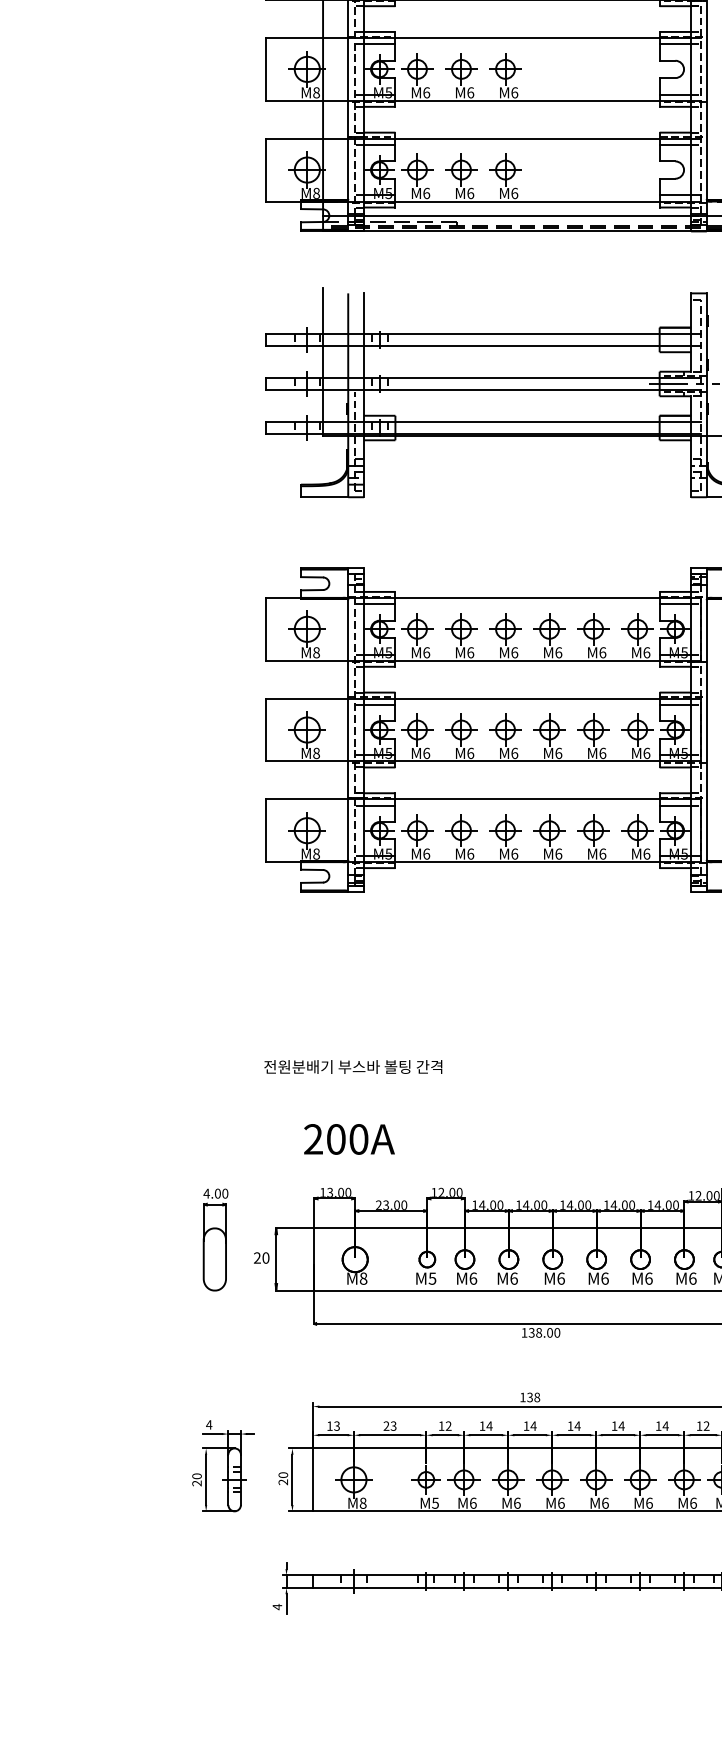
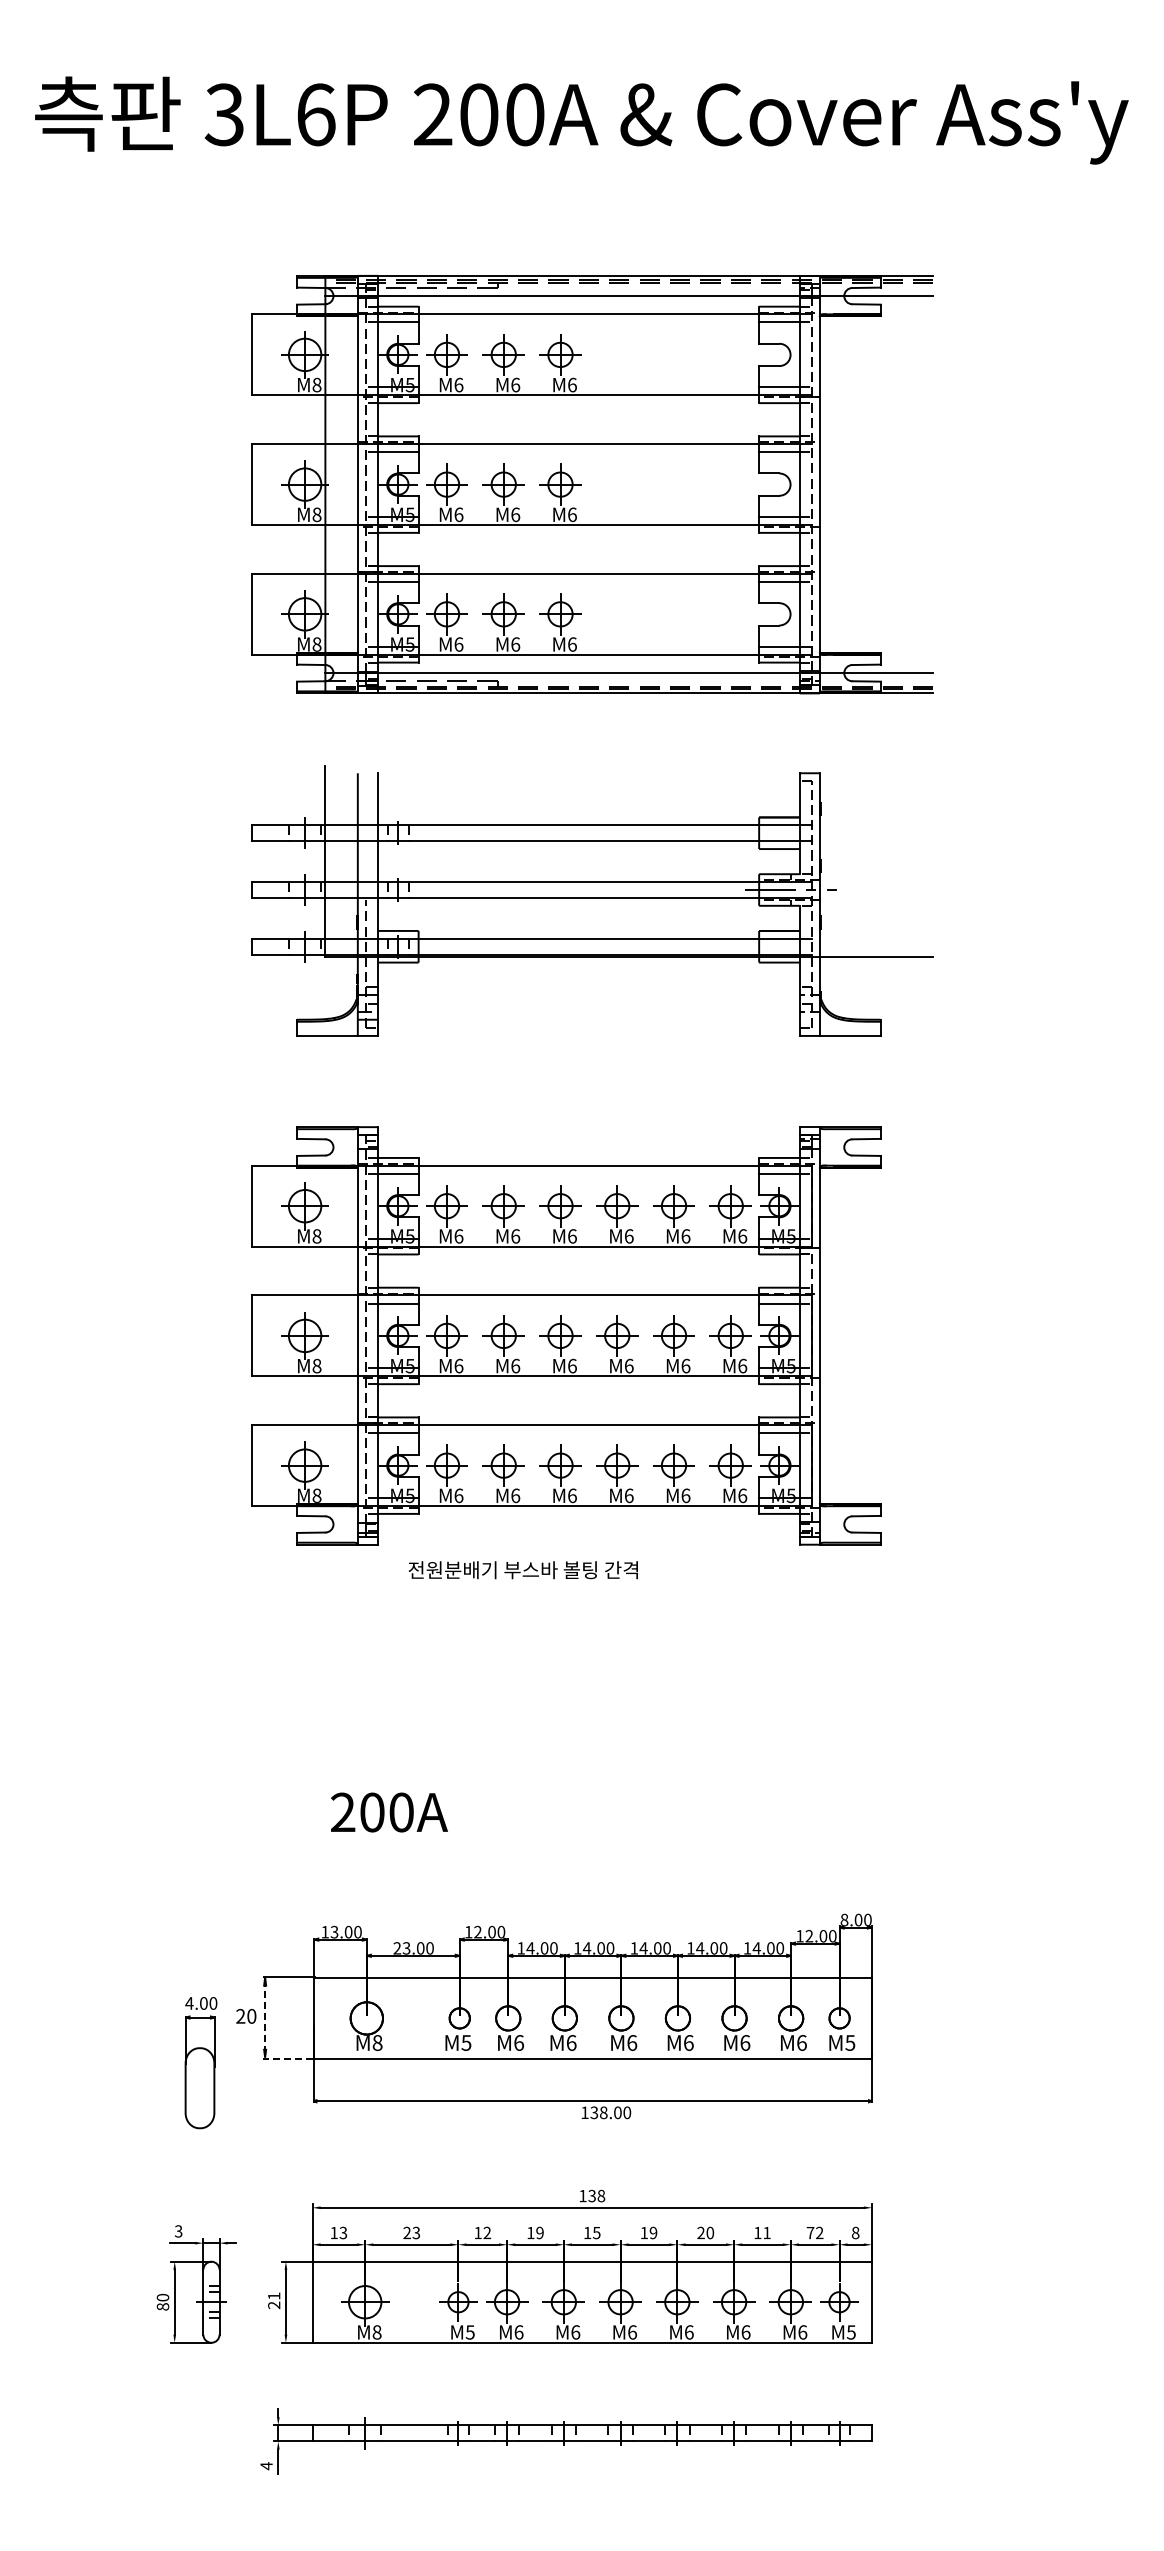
text: (352, 1067) -> (522, 1570), moved
part: (349, 1139) -> (389, 1812), moved
part: (215, 1240) -> (200, 2063), moved
line: (276, 1257) -> (265, 2015), solid -> dashed
line: (293, 1290) -> (287, 2058), solid -> dashed
text: (209, 1424) -> (178, 2231), 4 -> 3
text: (489, 1425) -> (539, 2232), 14 -> 19
text: (577, 1425) -> (653, 2232), 14 -> 19
text: (618, 1425) -> (705, 2232), 14 -> 20
text: (533, 1426) -> (596, 2233), 14 -> 15
text: (665, 1426) -> (766, 2233), 14 -> 11
text: (699, 1426) -> (810, 2233), 12 -> 72
text: (283, 1474) -> (274, 2295), 20 -> 21
text: (197, 1483) -> (163, 2306), 20 -> 80

